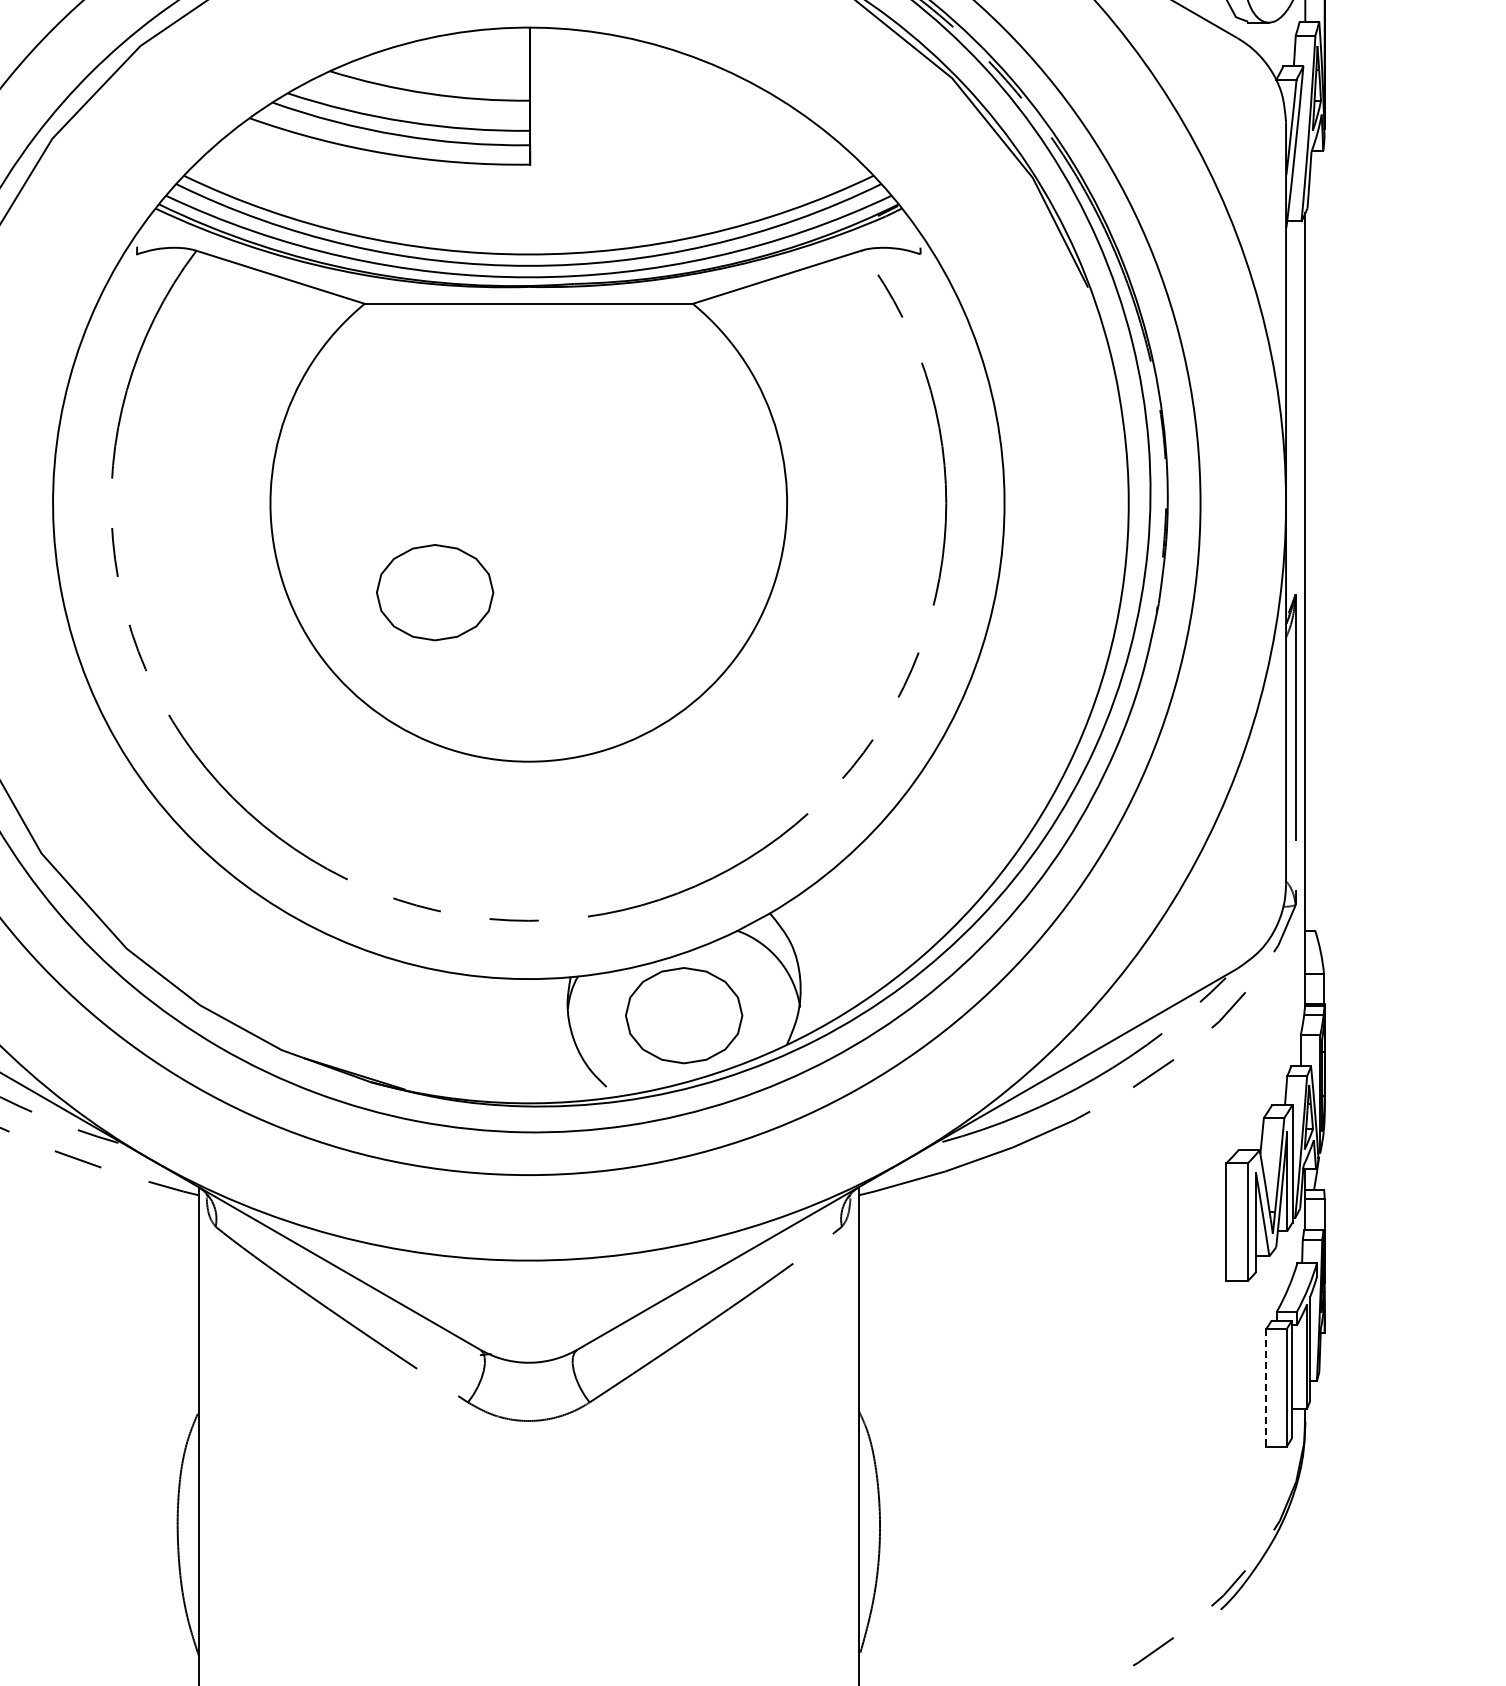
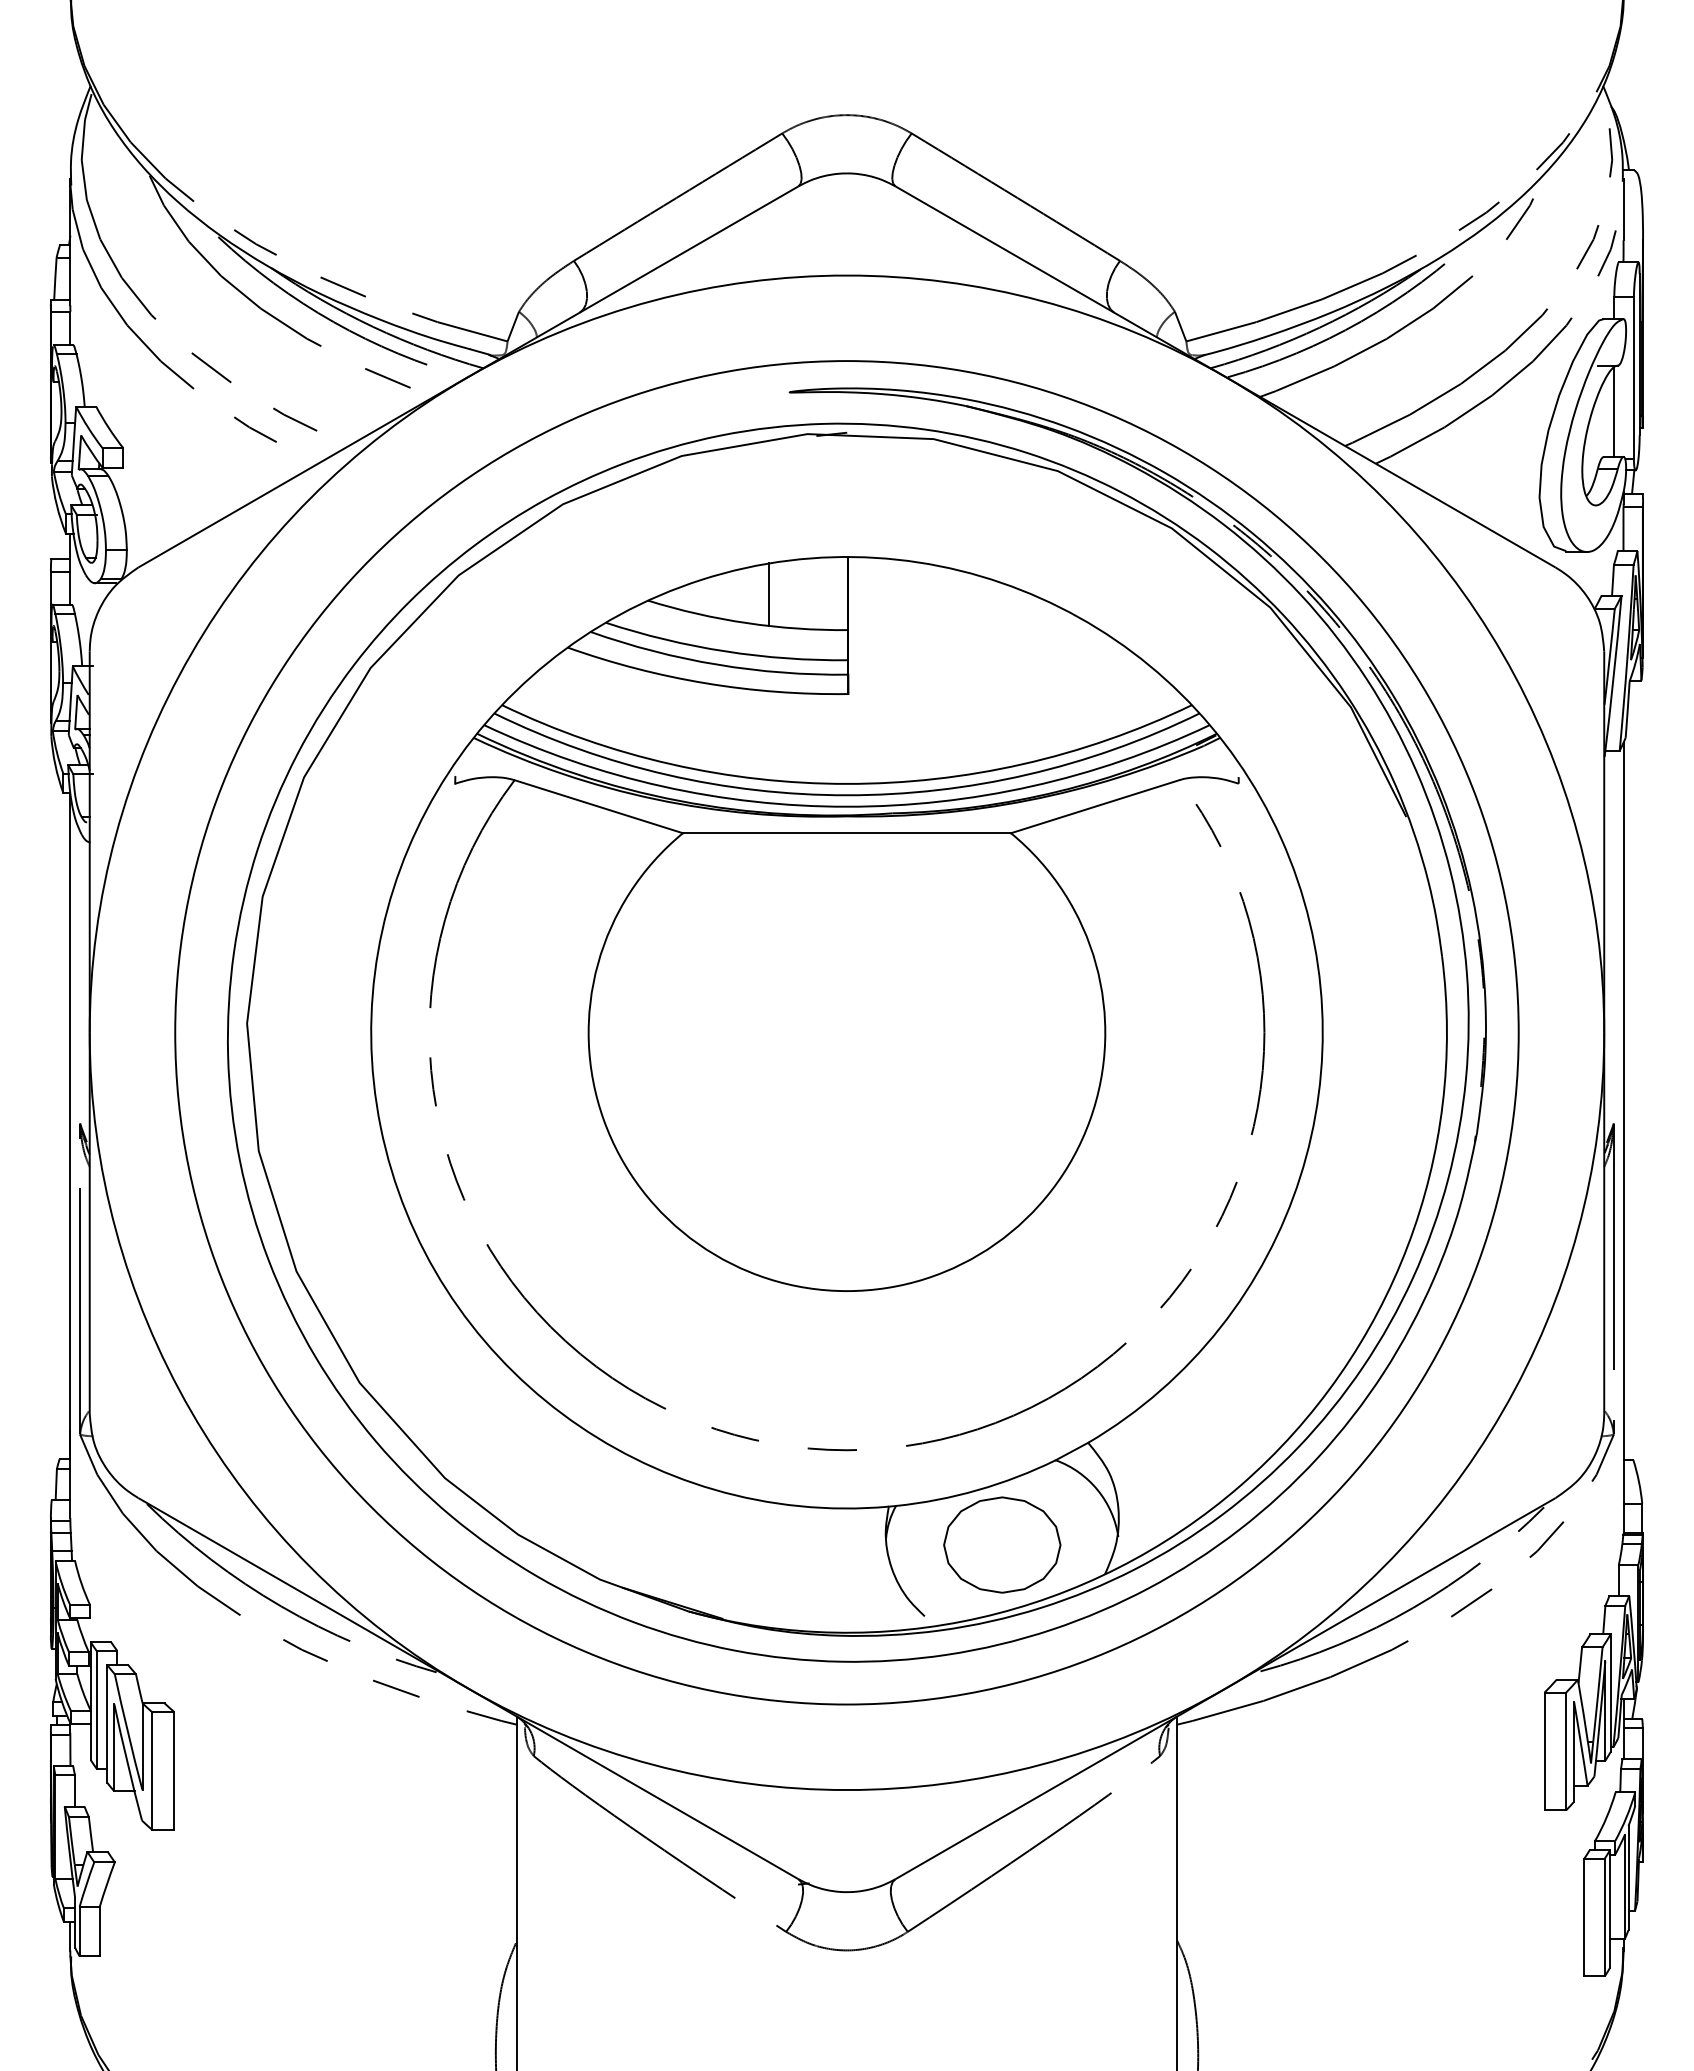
line: (451, 65) -> (769, 594), added
part: (435, 592) -> (753, 1121), removed
line: (1266, 1388) -> (1584, 1917), dashed -> solid

